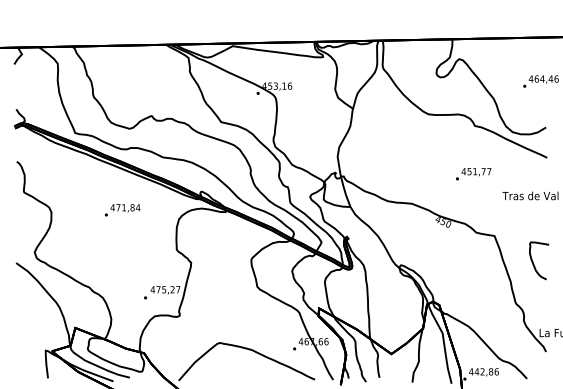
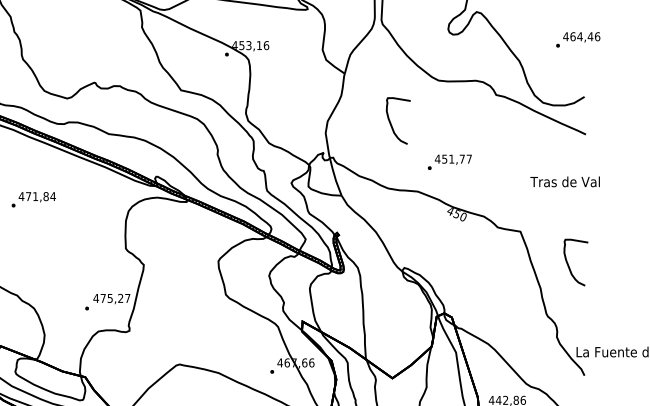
curve: (390, 147) -> (391, 121), added
text: (473, 174) -> (449, 162), moved
text: (122, 210) -> (33, 199), moved

